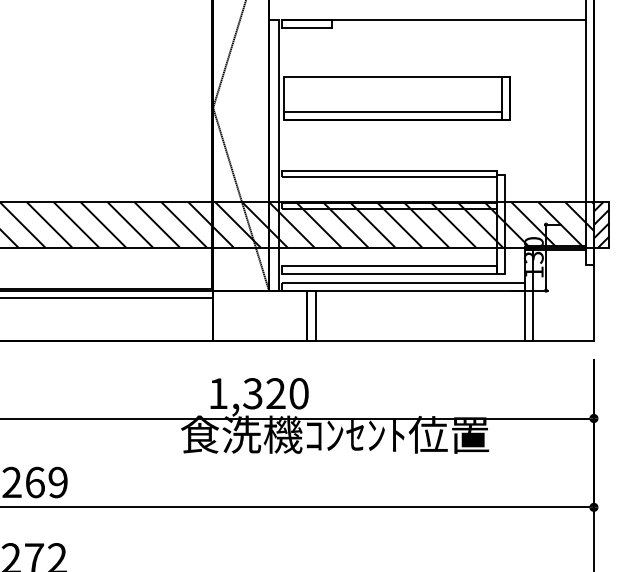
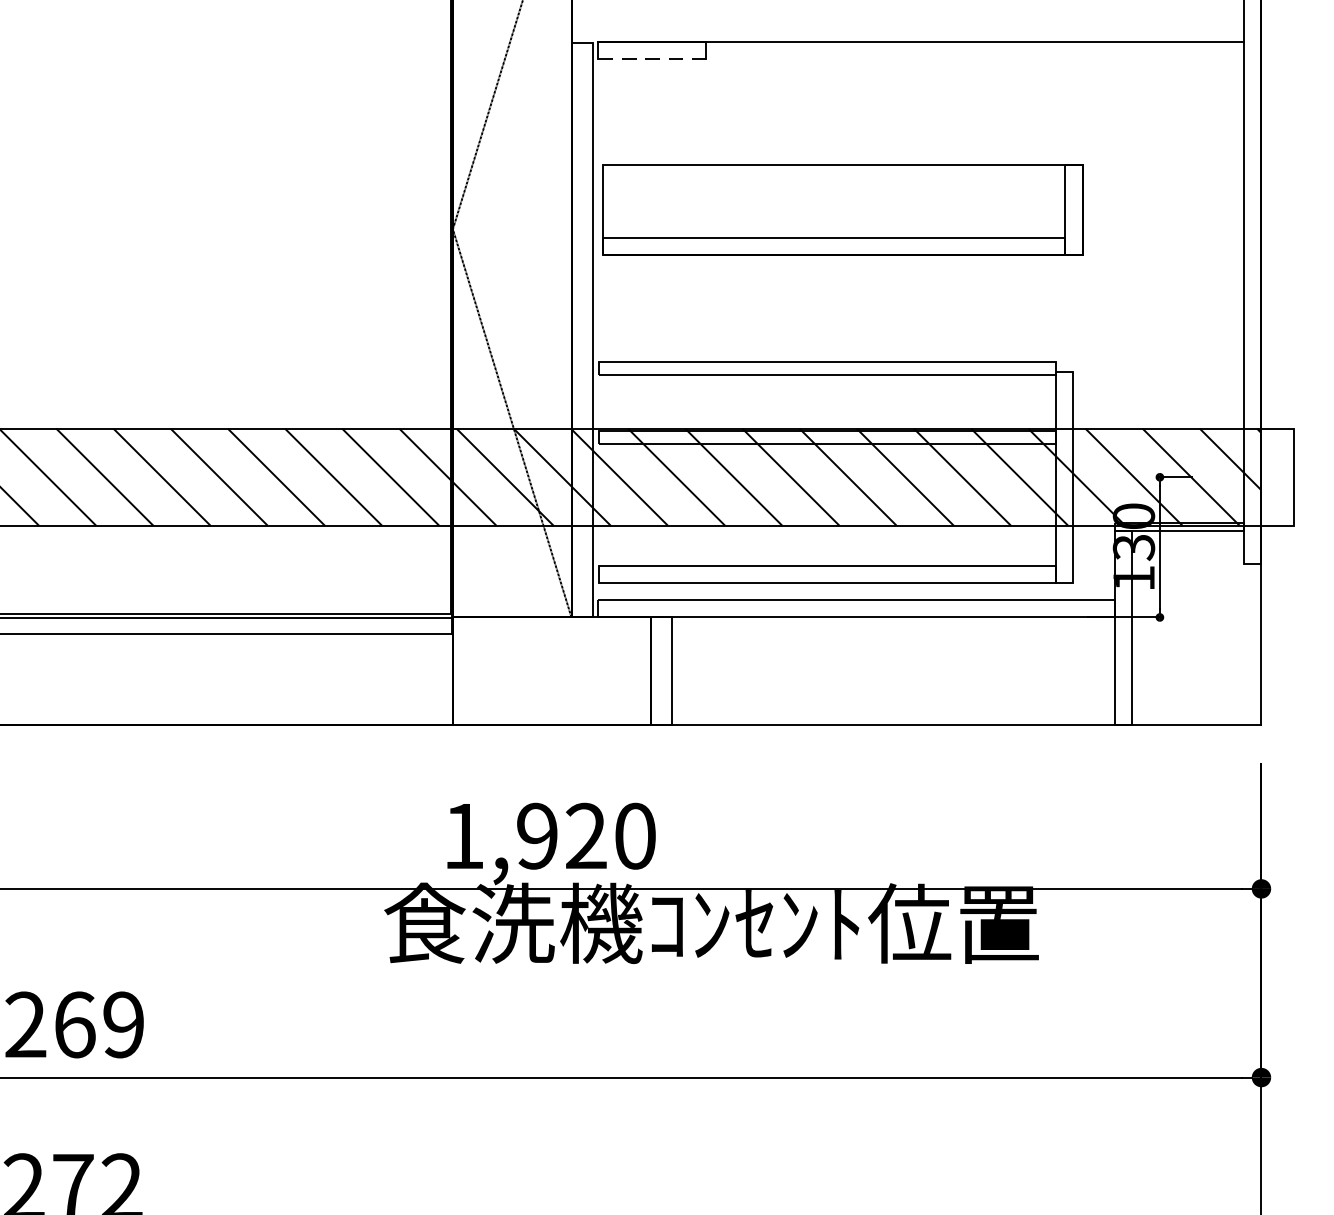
line: (307, 27) -> (653, 58), solid -> dashed
hatch: (601, 224) -> (1277, 476), removed
text: (252, 393) -> (536, 835), 1,320 -> 1,920

